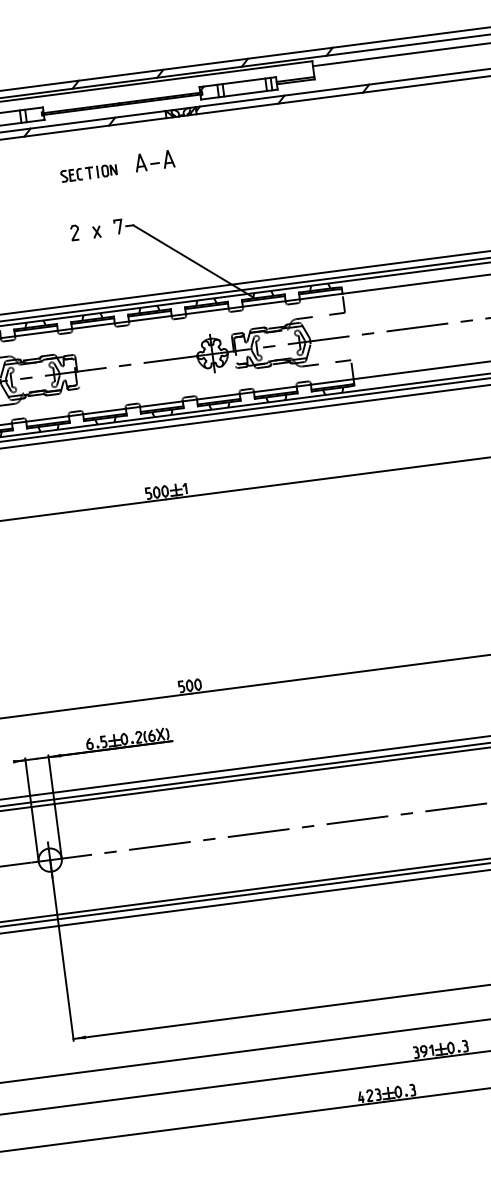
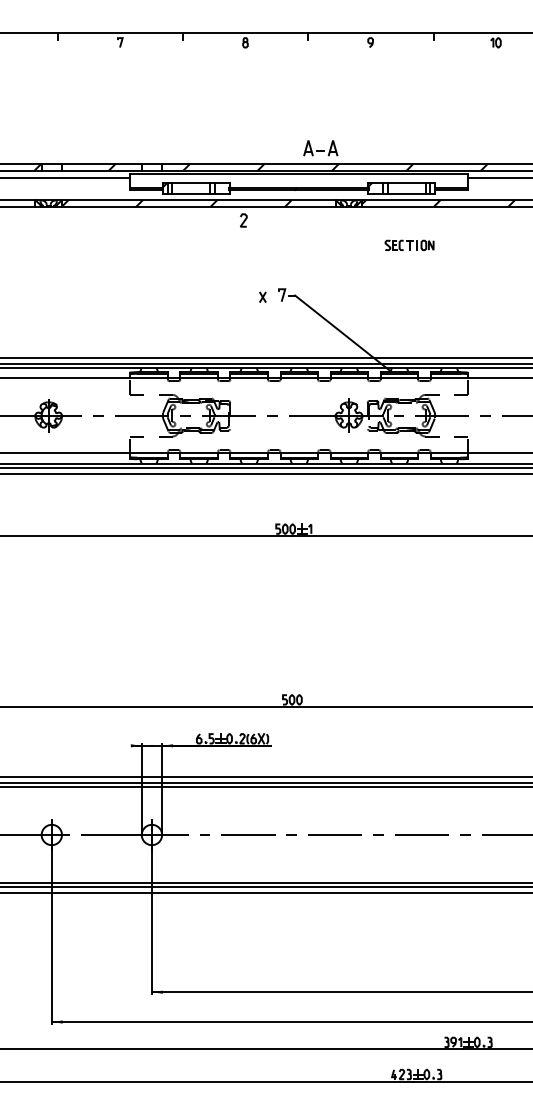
part: (154, 161) -> (320, 148), moved
part: (88, 172) -> (409, 244), moved
curve: (74, 232) -> (243, 220), moved

